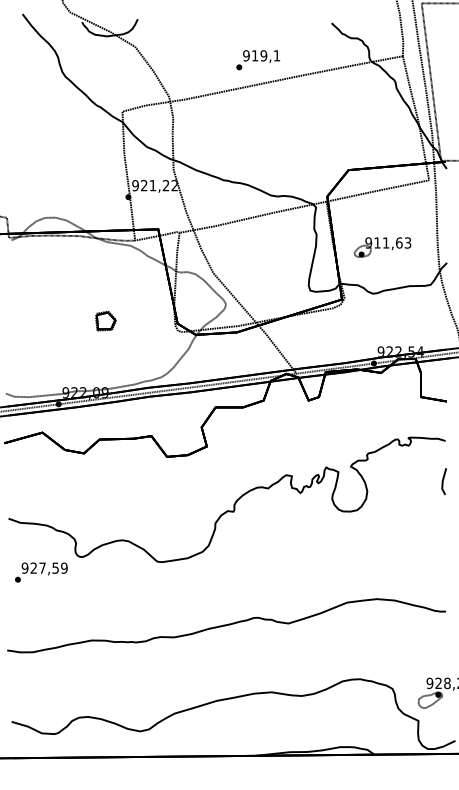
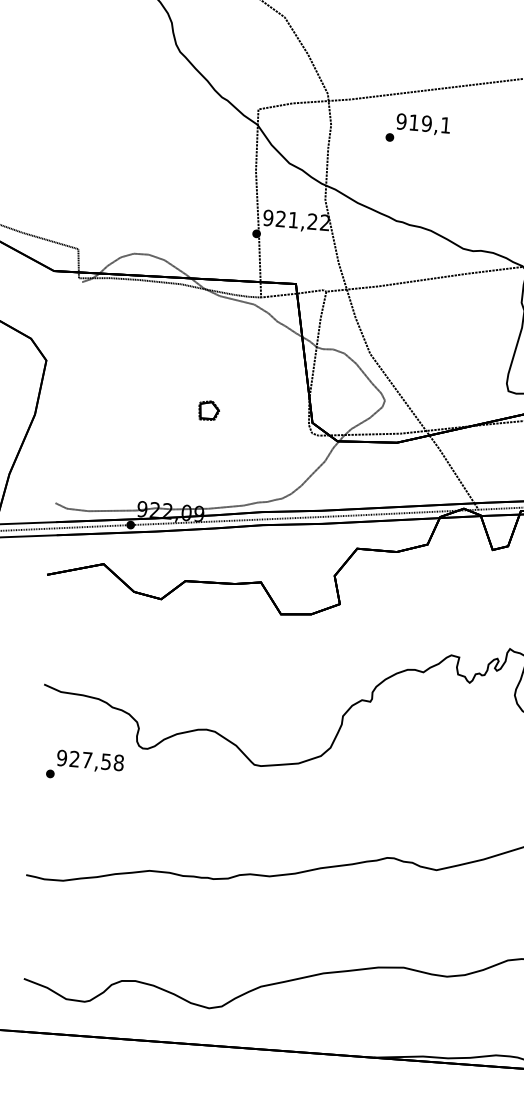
text: (258, 60) -> (418, 129), moved
part: (105, 321) -> (208, 410), size x0.7
text: (64, 567) -> (119, 761), 927,59 -> 927,58

